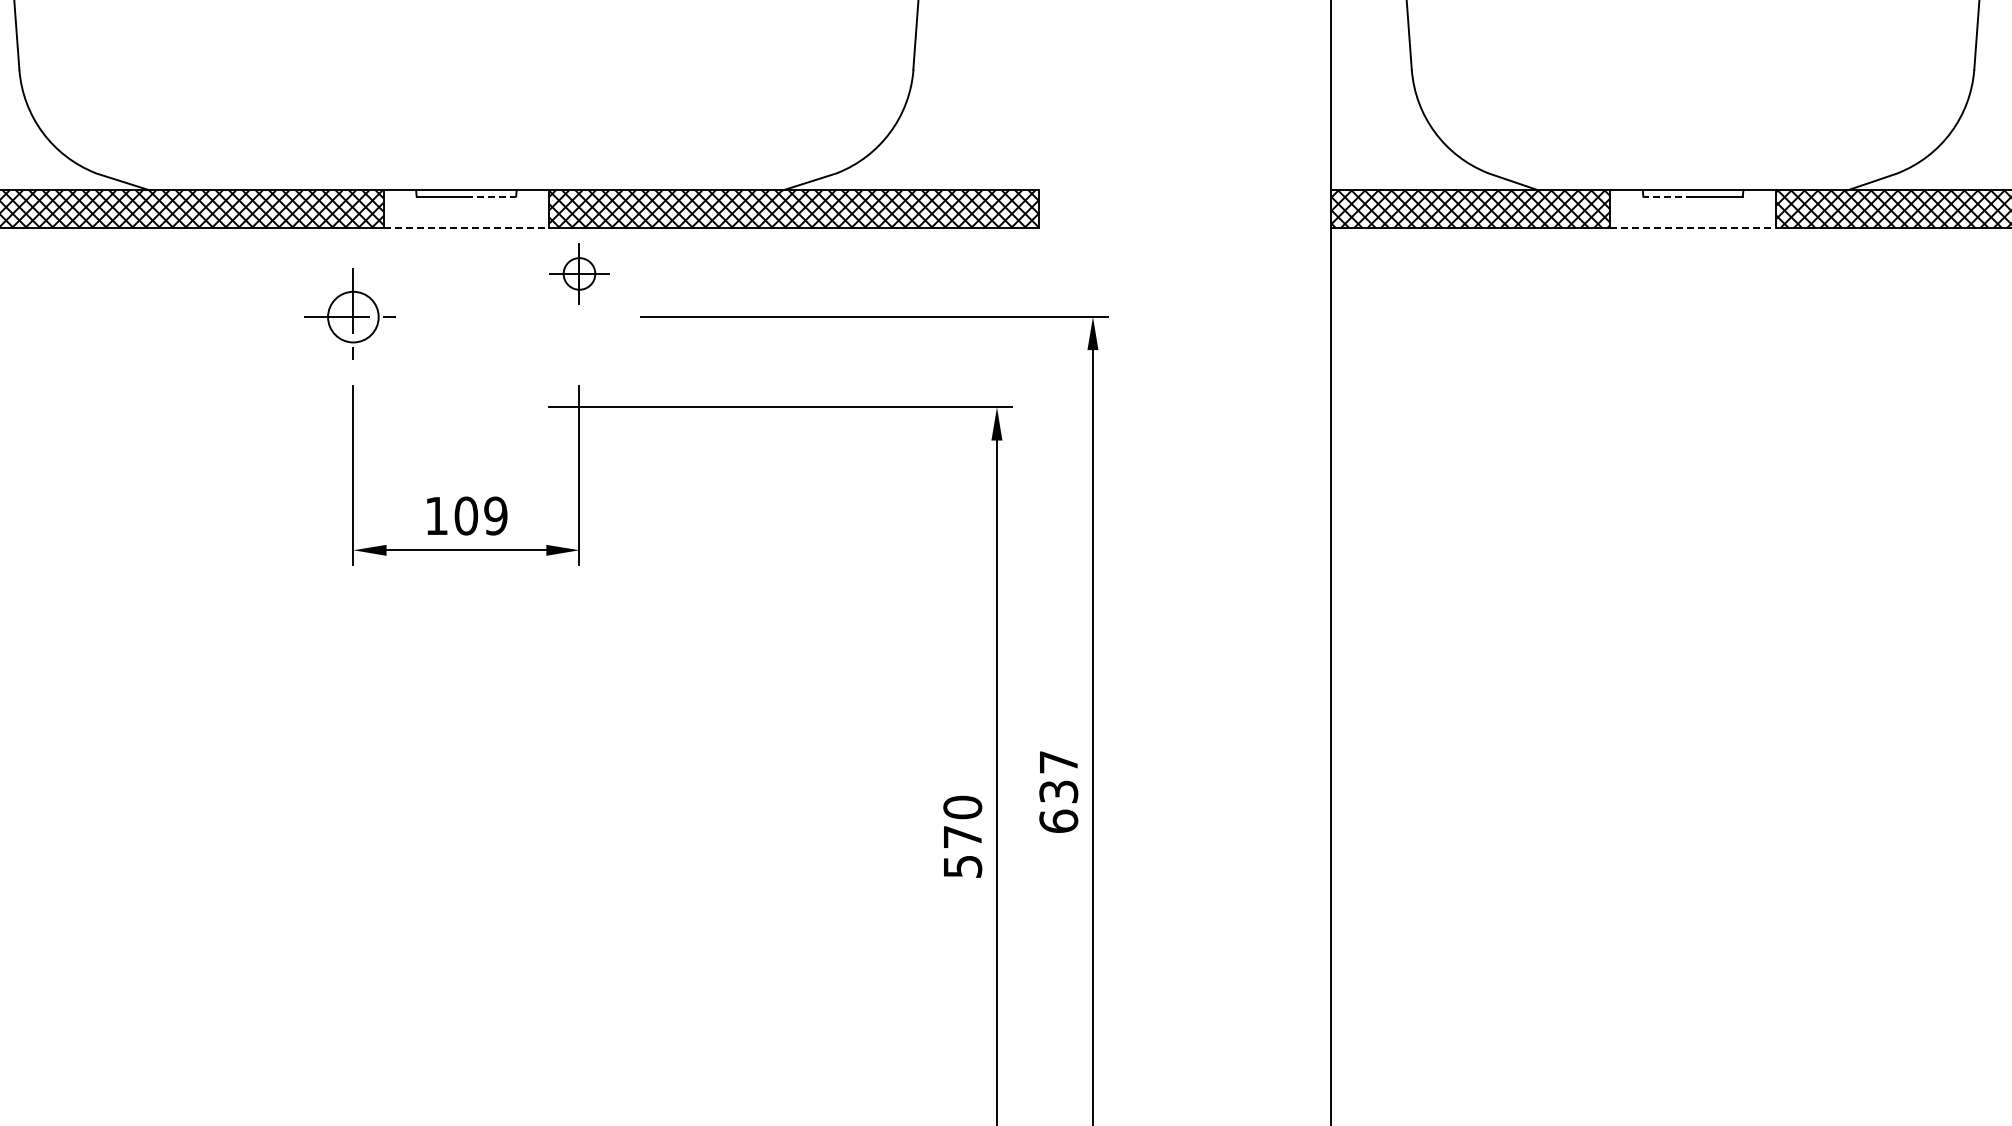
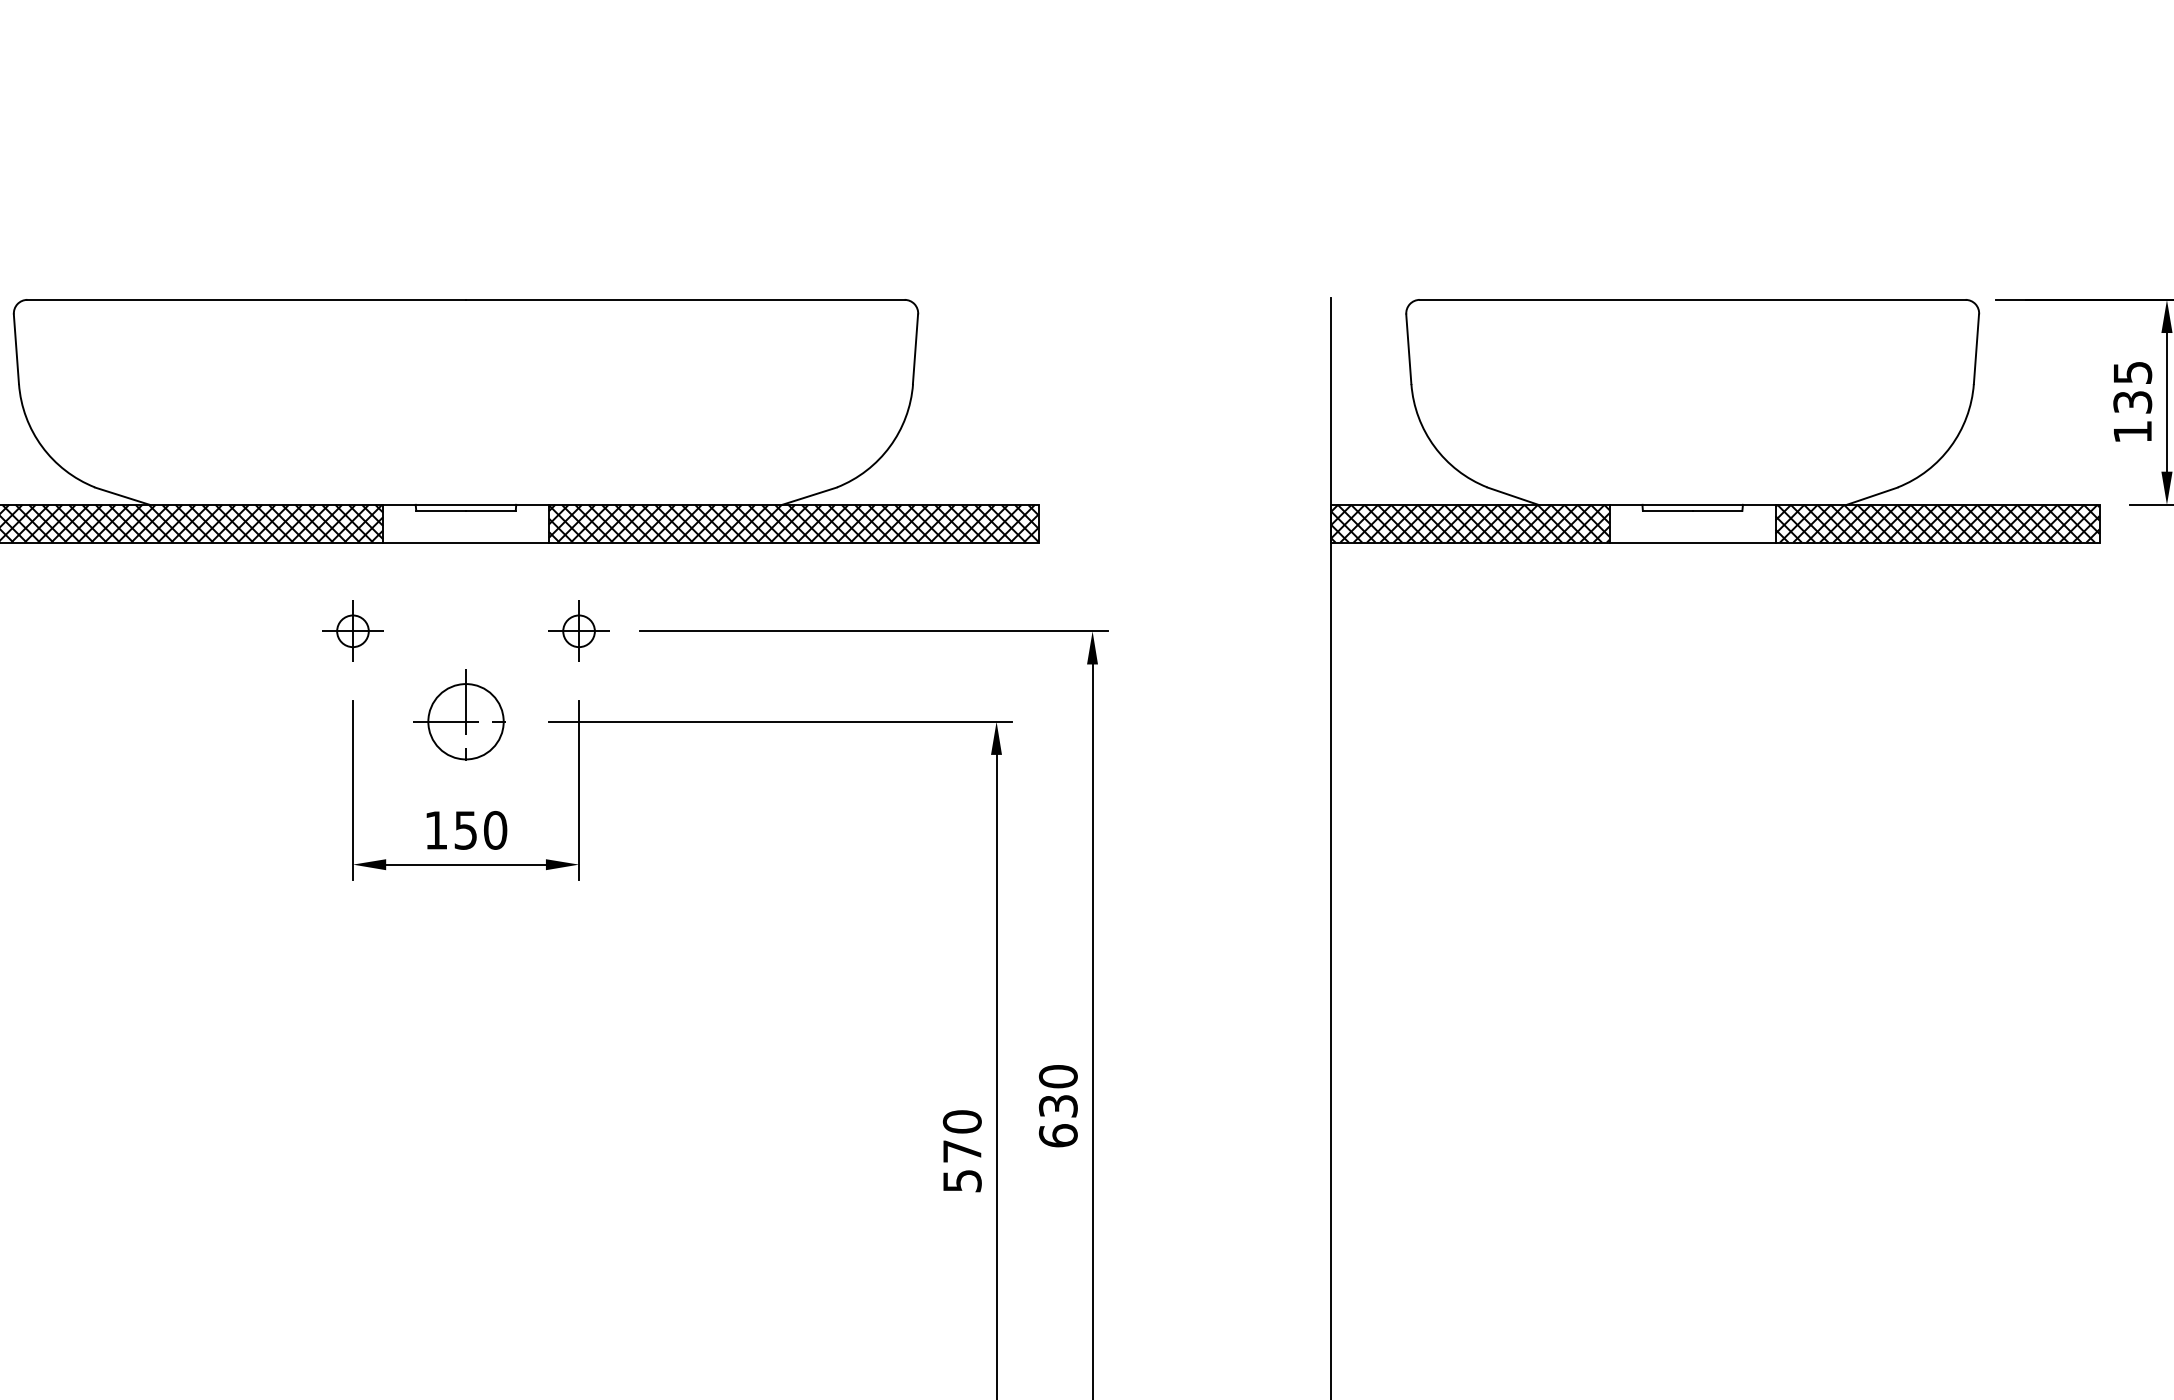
line: (490, 196) -> (490, 510), dashed -> solid
line: (1667, 196) -> (1667, 510), dashed -> solid
line: (466, 228) -> (466, 542), dashed -> solid
line: (1692, 228) -> (1692, 542), dashed -> solid
part: (578, 273) -> (578, 630), moved
part: (352, 316) -> (352, 630), size x0.62
part: (459, 400) -> (459, 714), added
text: (480, 516) -> (480, 830), 109 -> 150
text: (1057, 762) -> (1057, 1076), 637 -> 630

